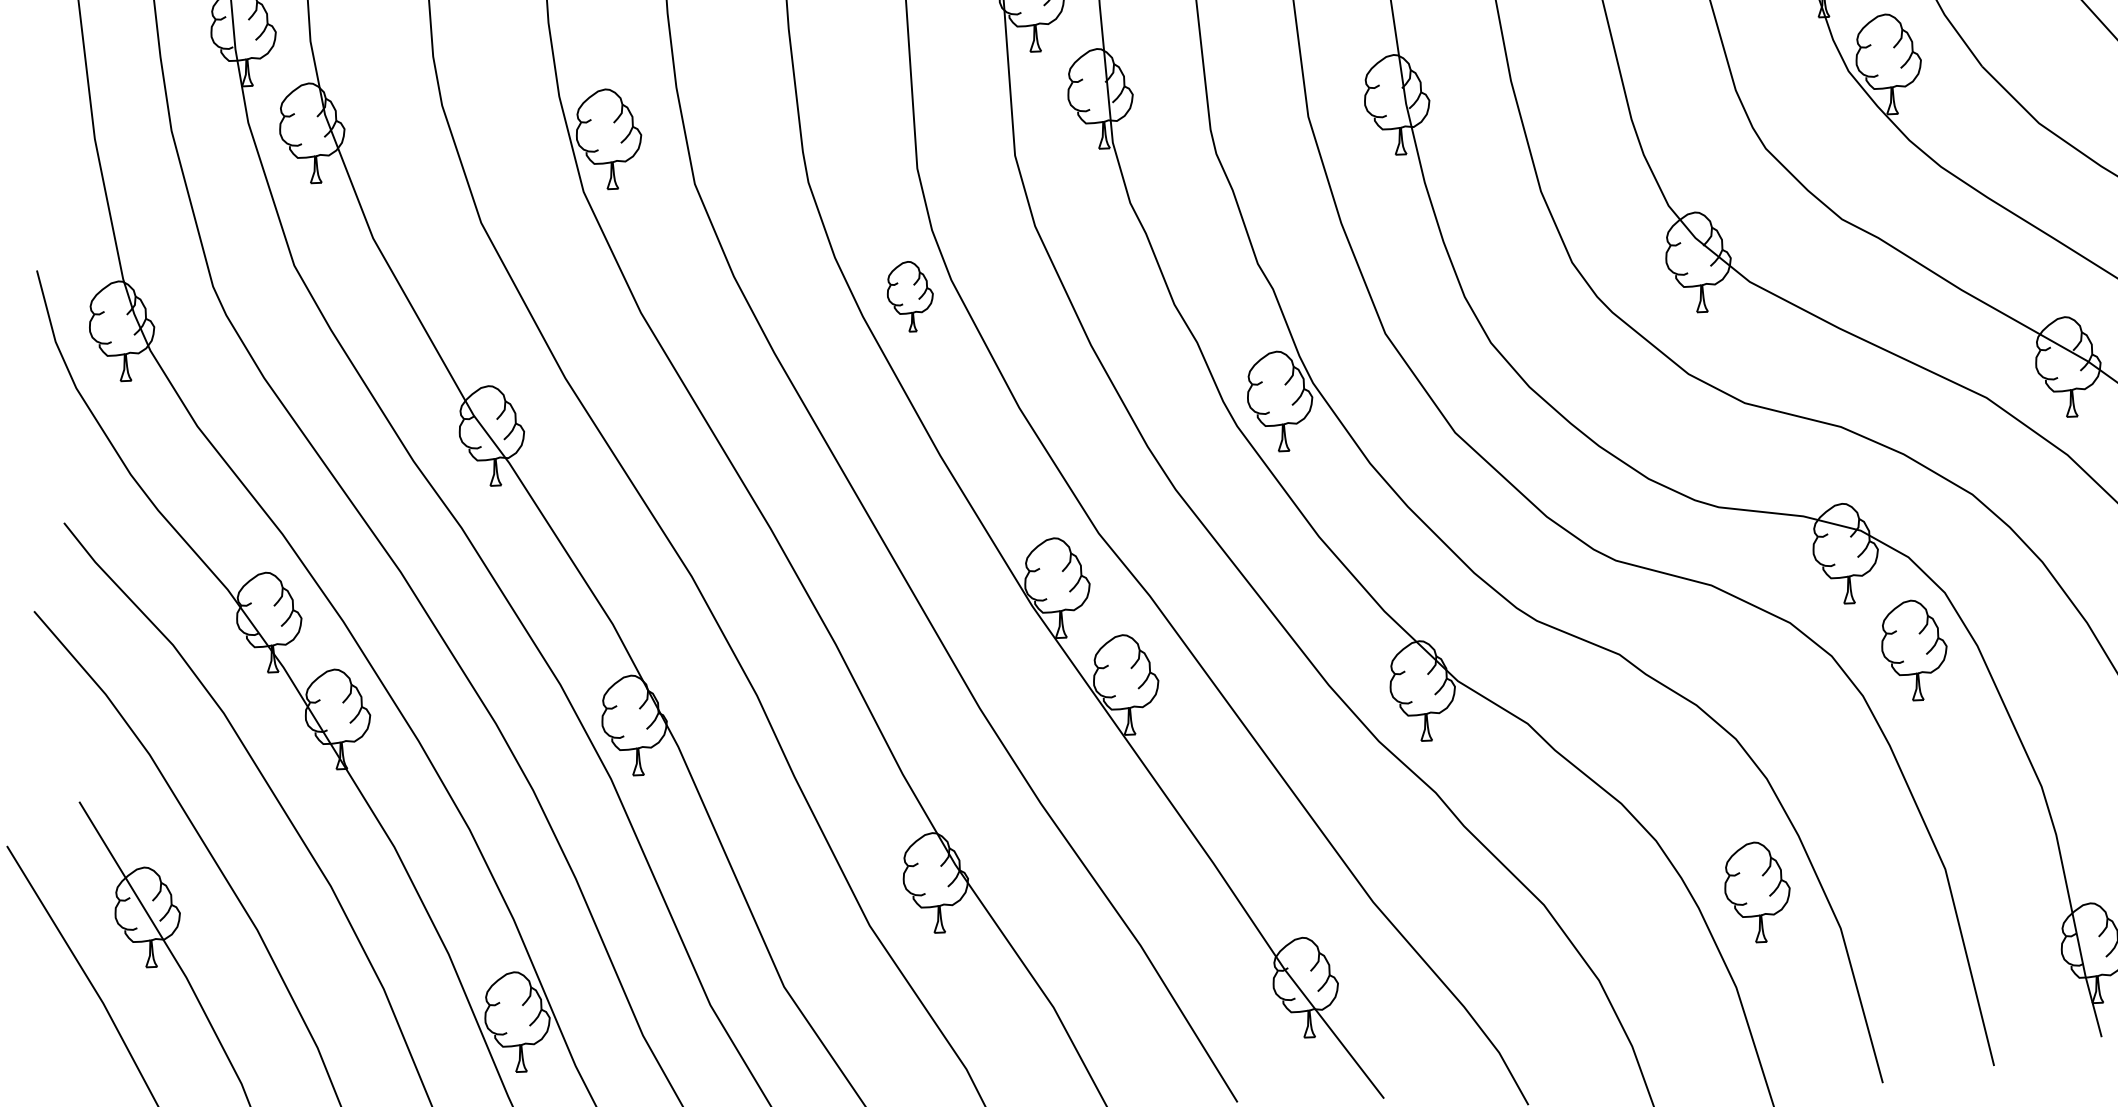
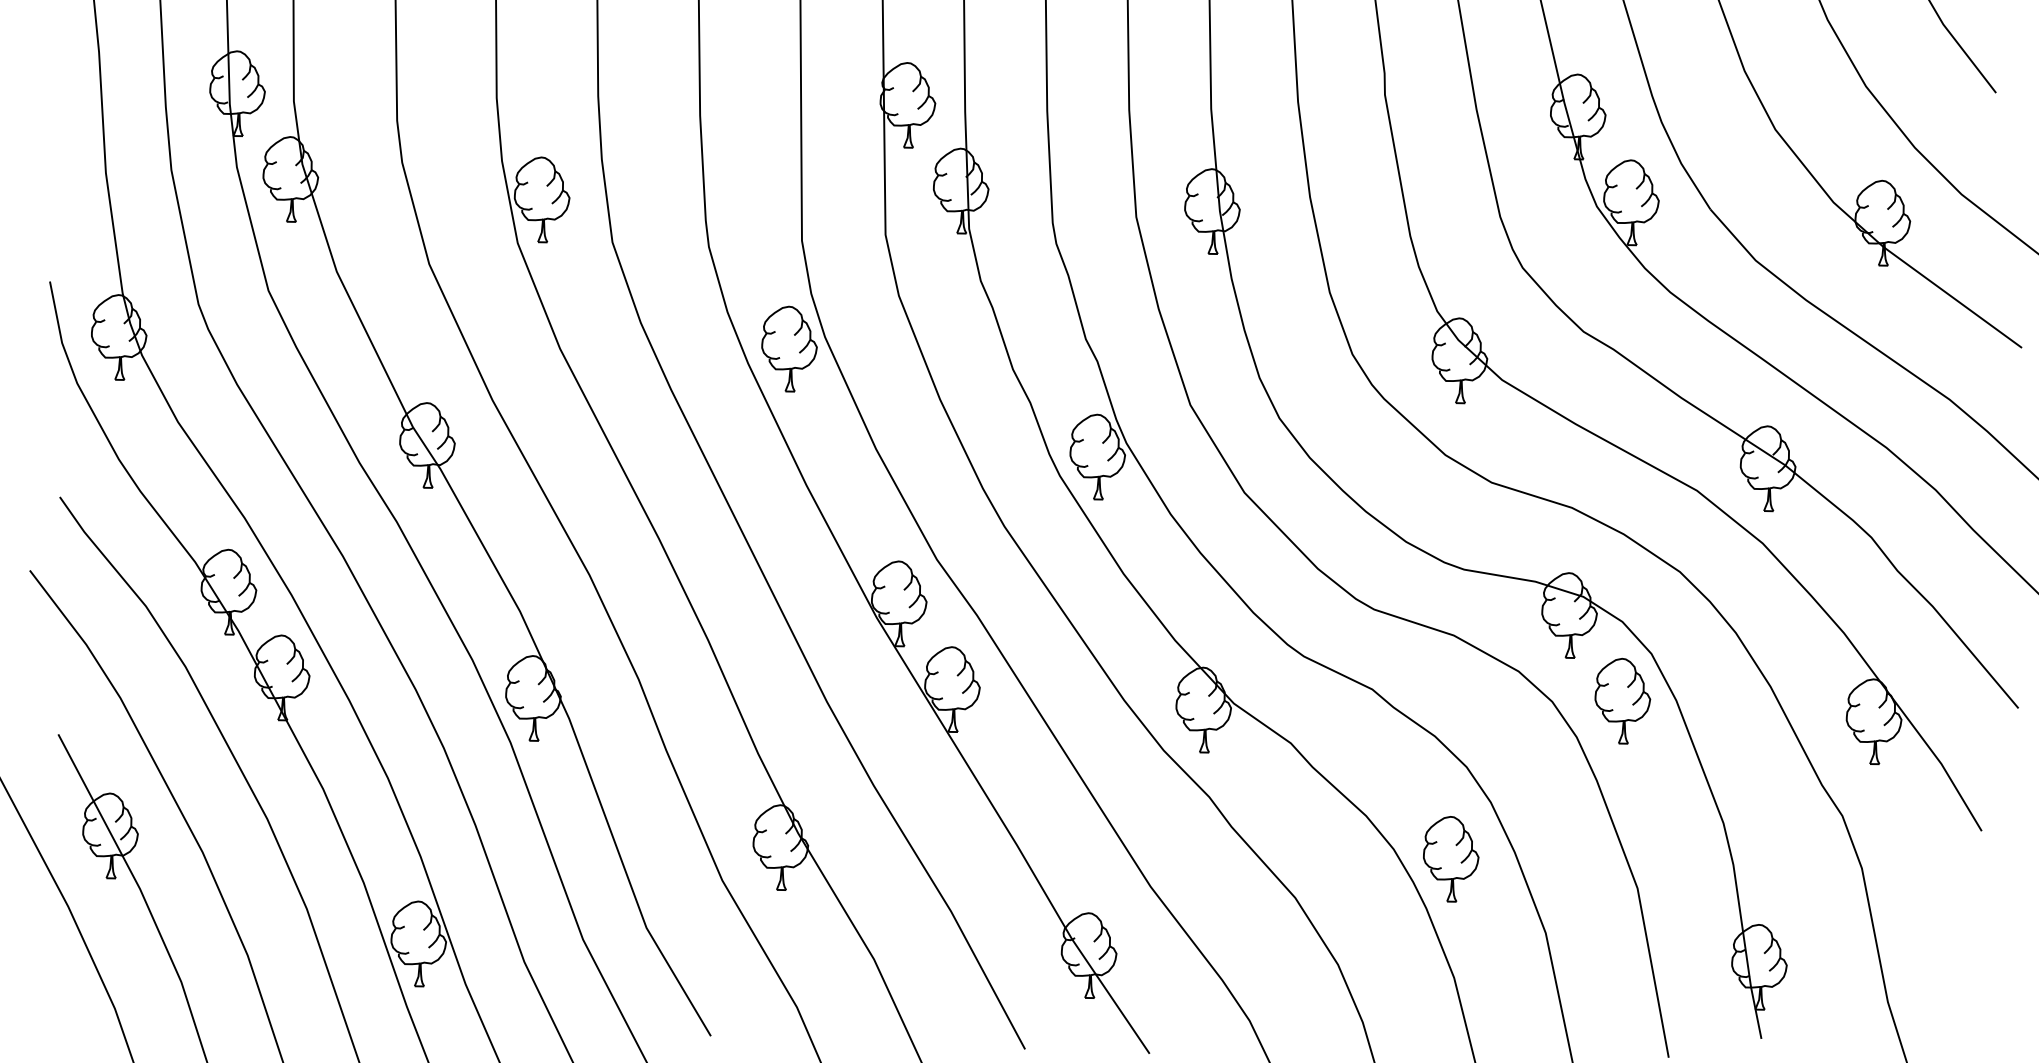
part: (910, 296) -> (789, 348), size x1.43
part: (1758, 892) -> (1451, 859), moved

